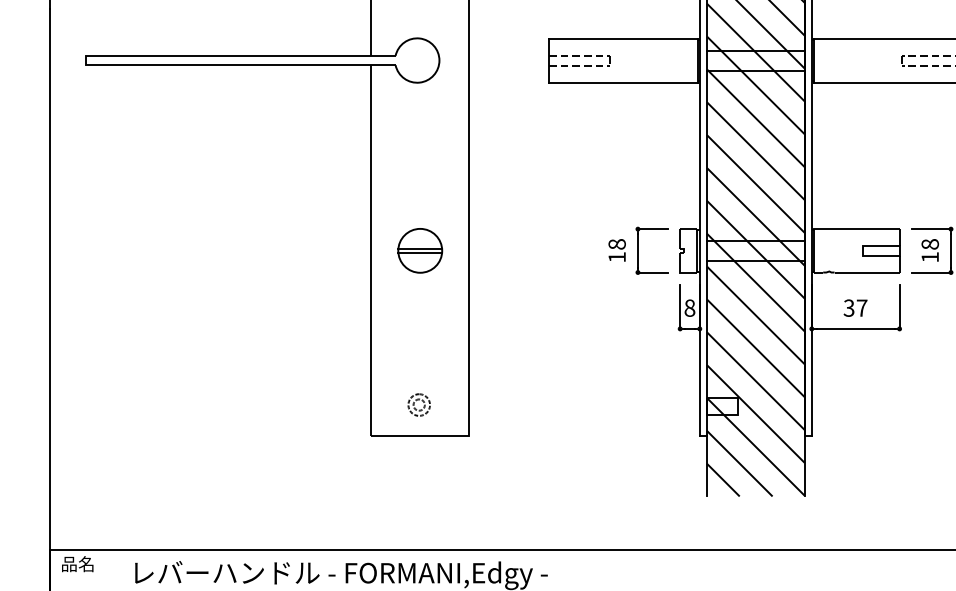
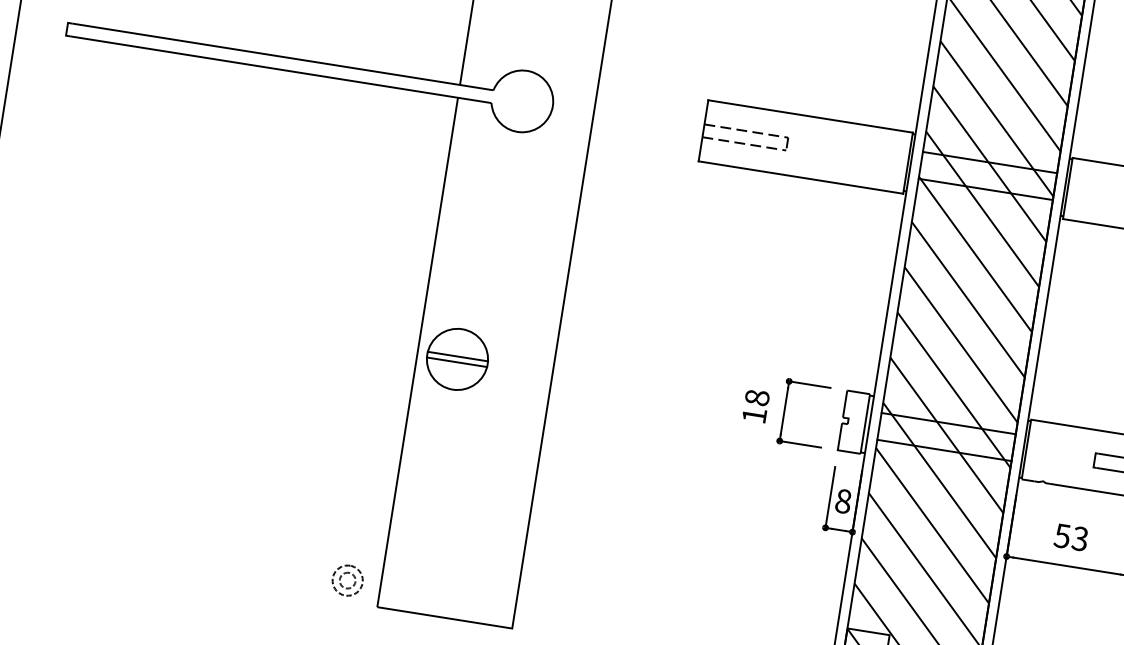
part: (420, 250) -> (457, 359), moved
text: (855, 307) -> (1071, 536), 37 -> 53
part: (418, 404) -> (346, 579), moved

